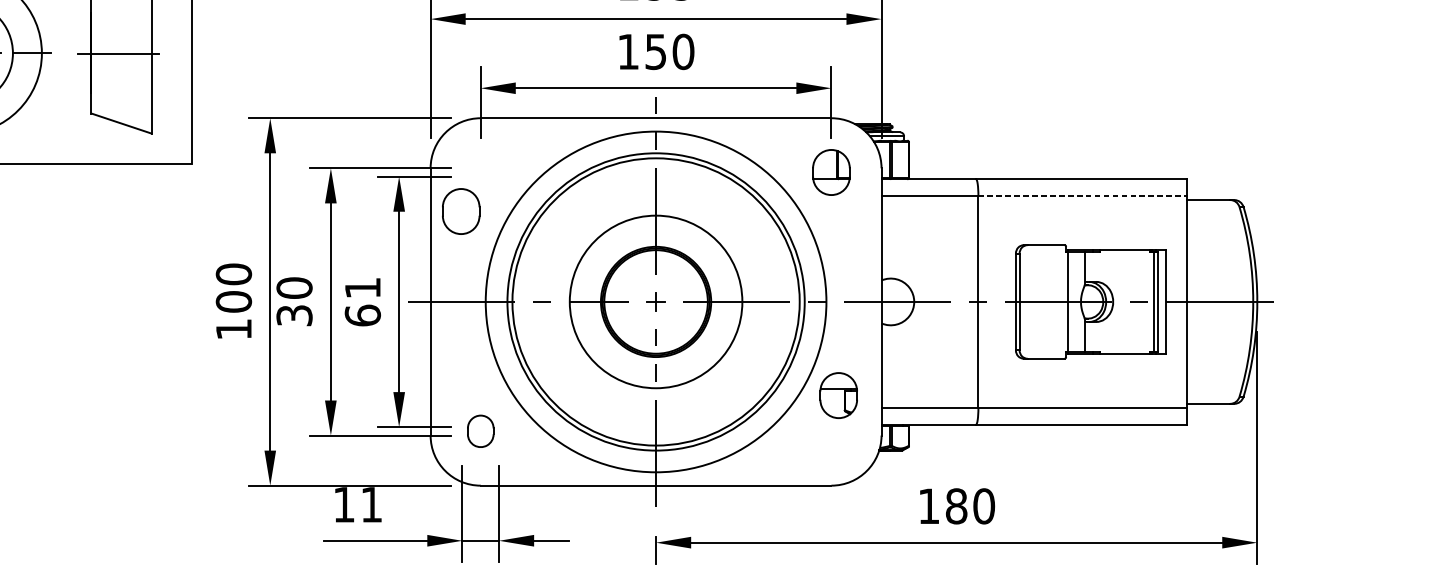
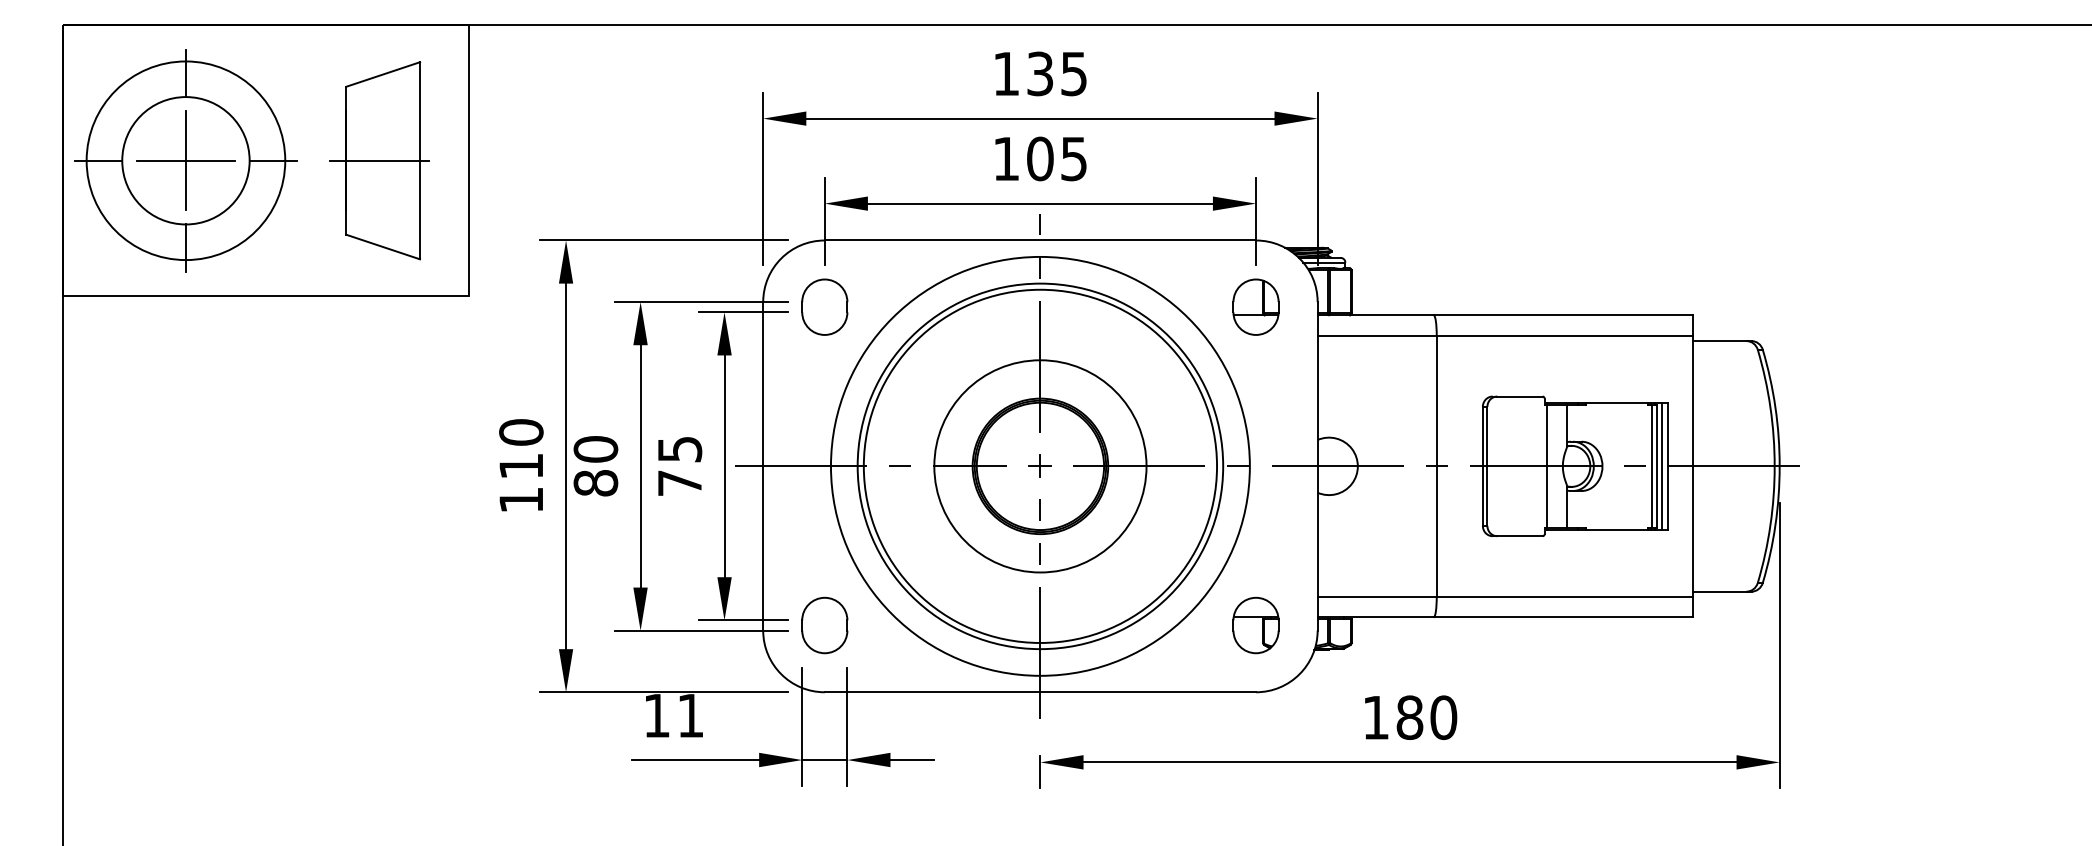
text: (669, 51) -> (1057, 158), 150 -> 105
line: (1083, 195) -> (1565, 335), dashed -> solid
part: (460, 210) -> (824, 306), moved
text: (234, 302) -> (521, 466), 100 -> 110
text: (362, 302) -> (679, 466), 61 -> 75
line: (1162, 302) -> (1662, 466), added
text: (294, 315) -> (595, 483), 30 -> 80
part: (838, 395) -> (1255, 625), moved
part: (480, 431) -> (824, 625), size x1.43

